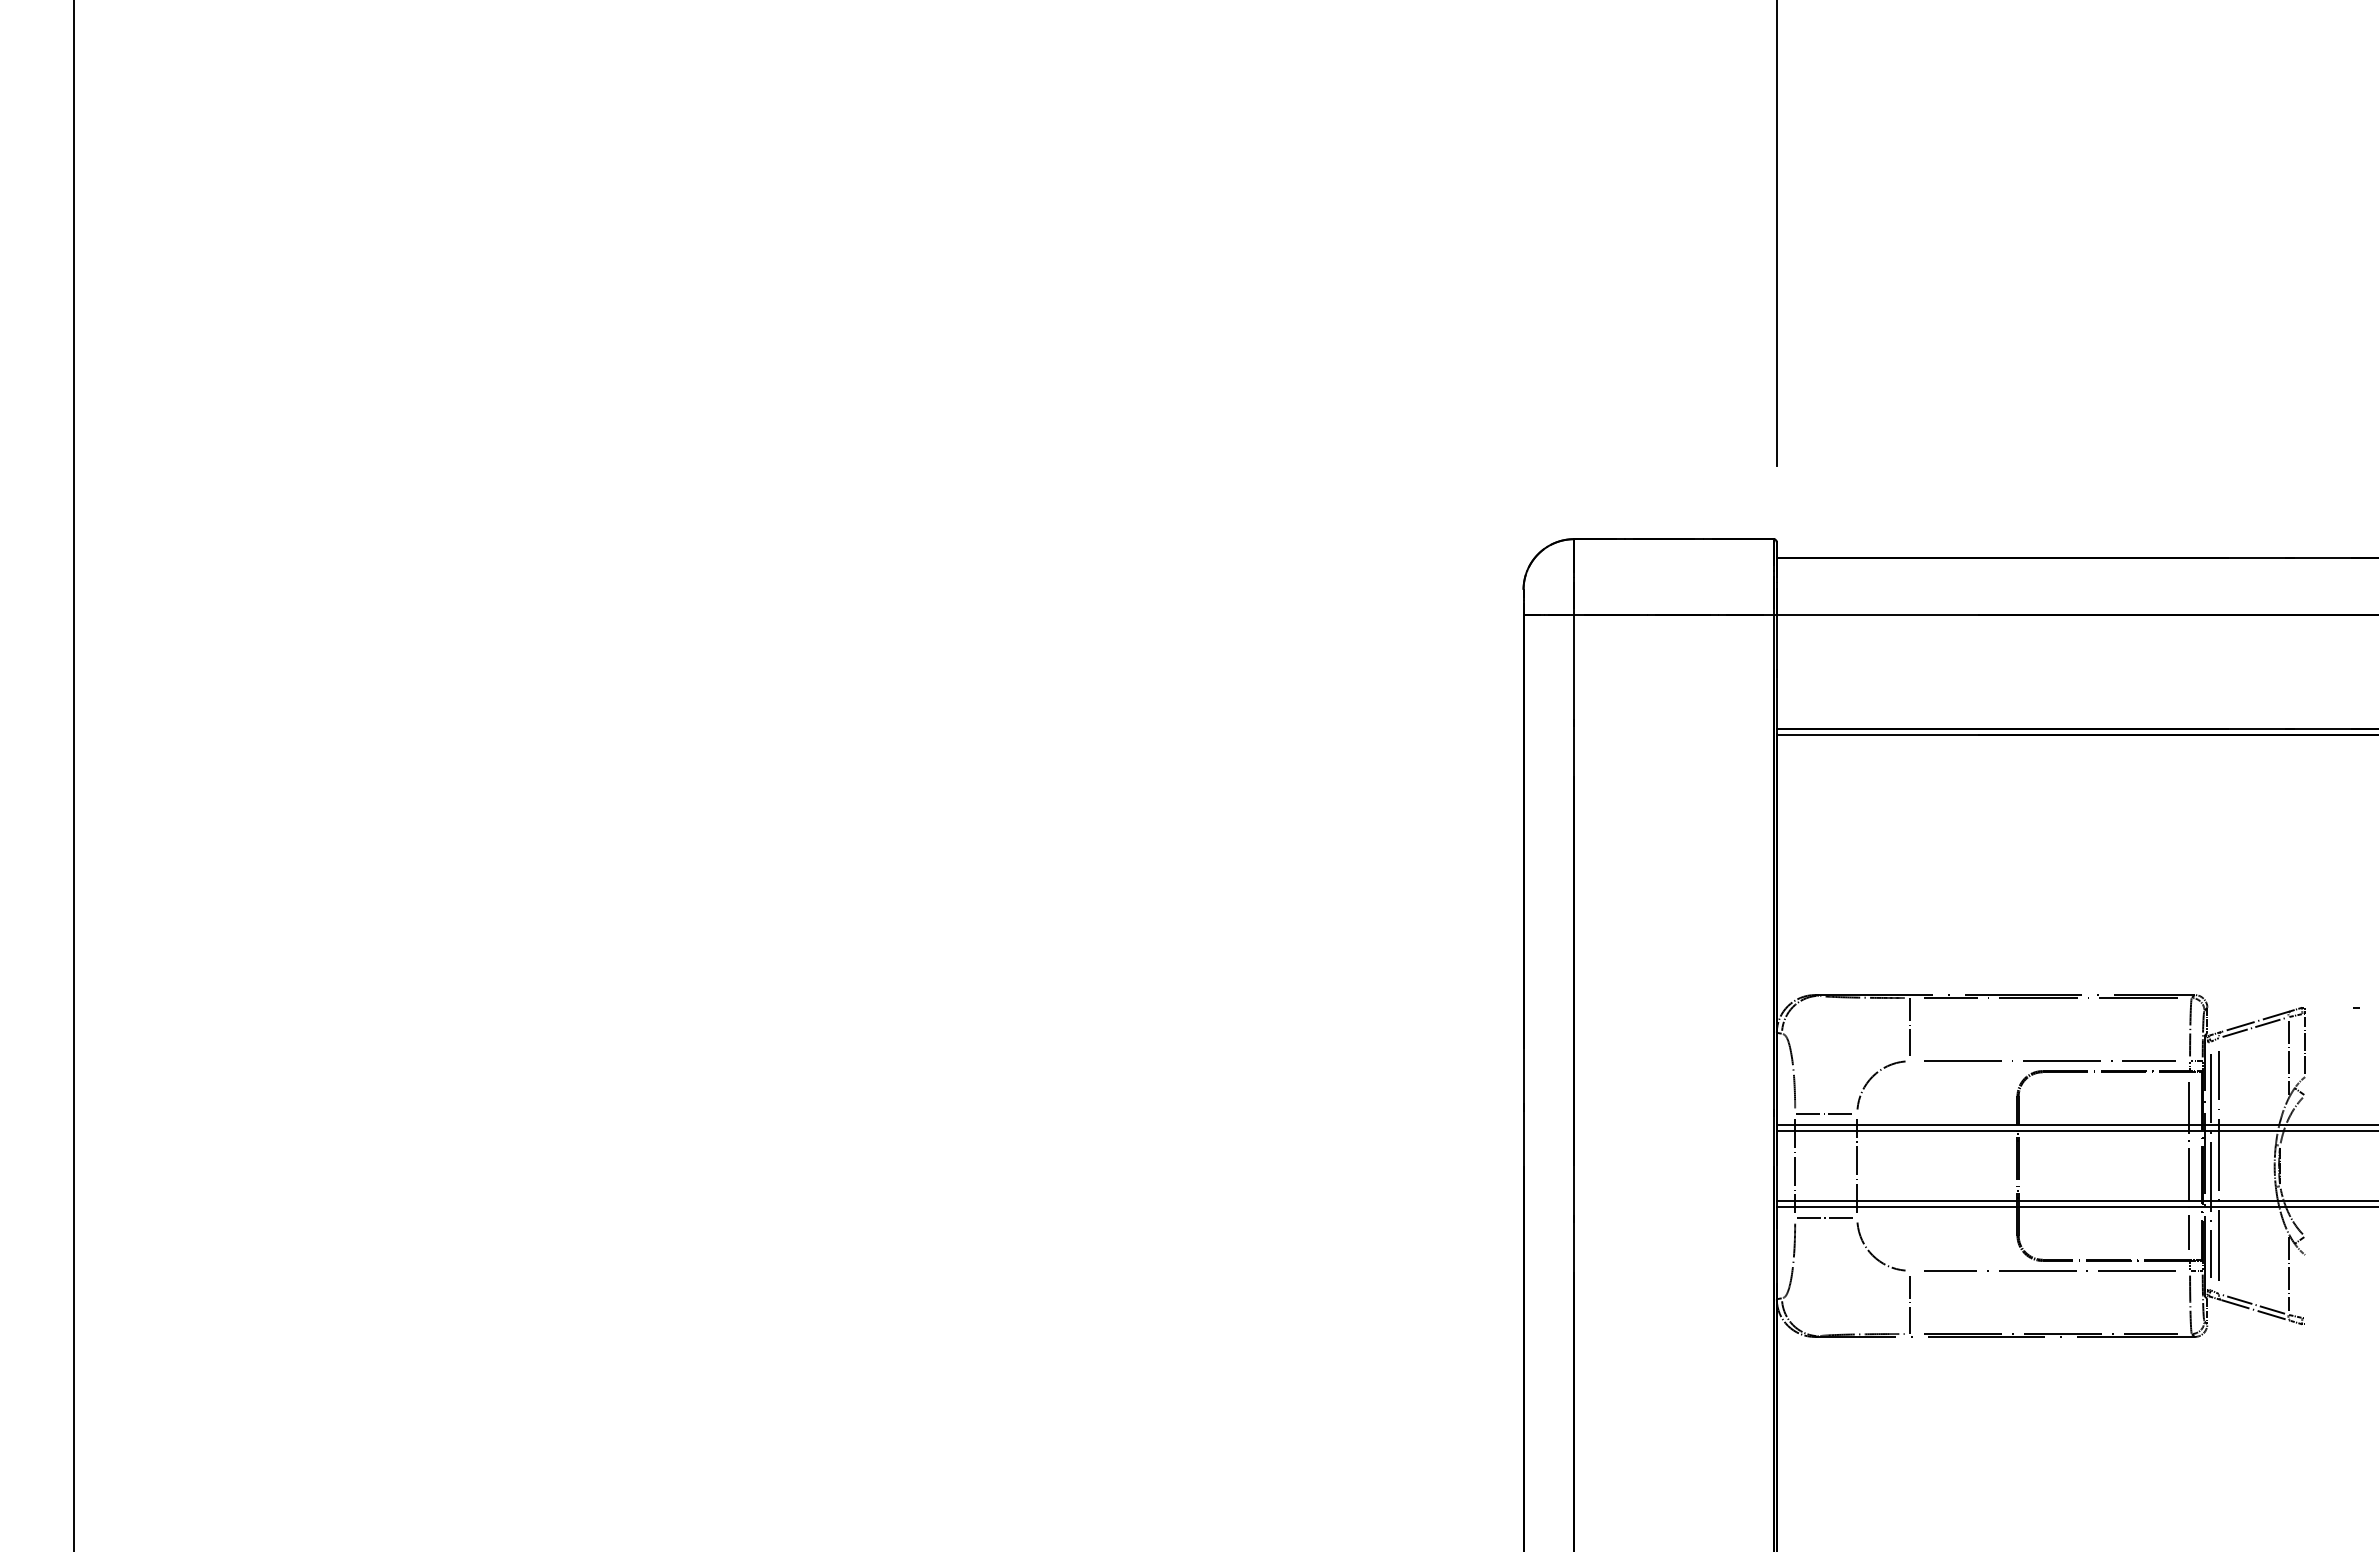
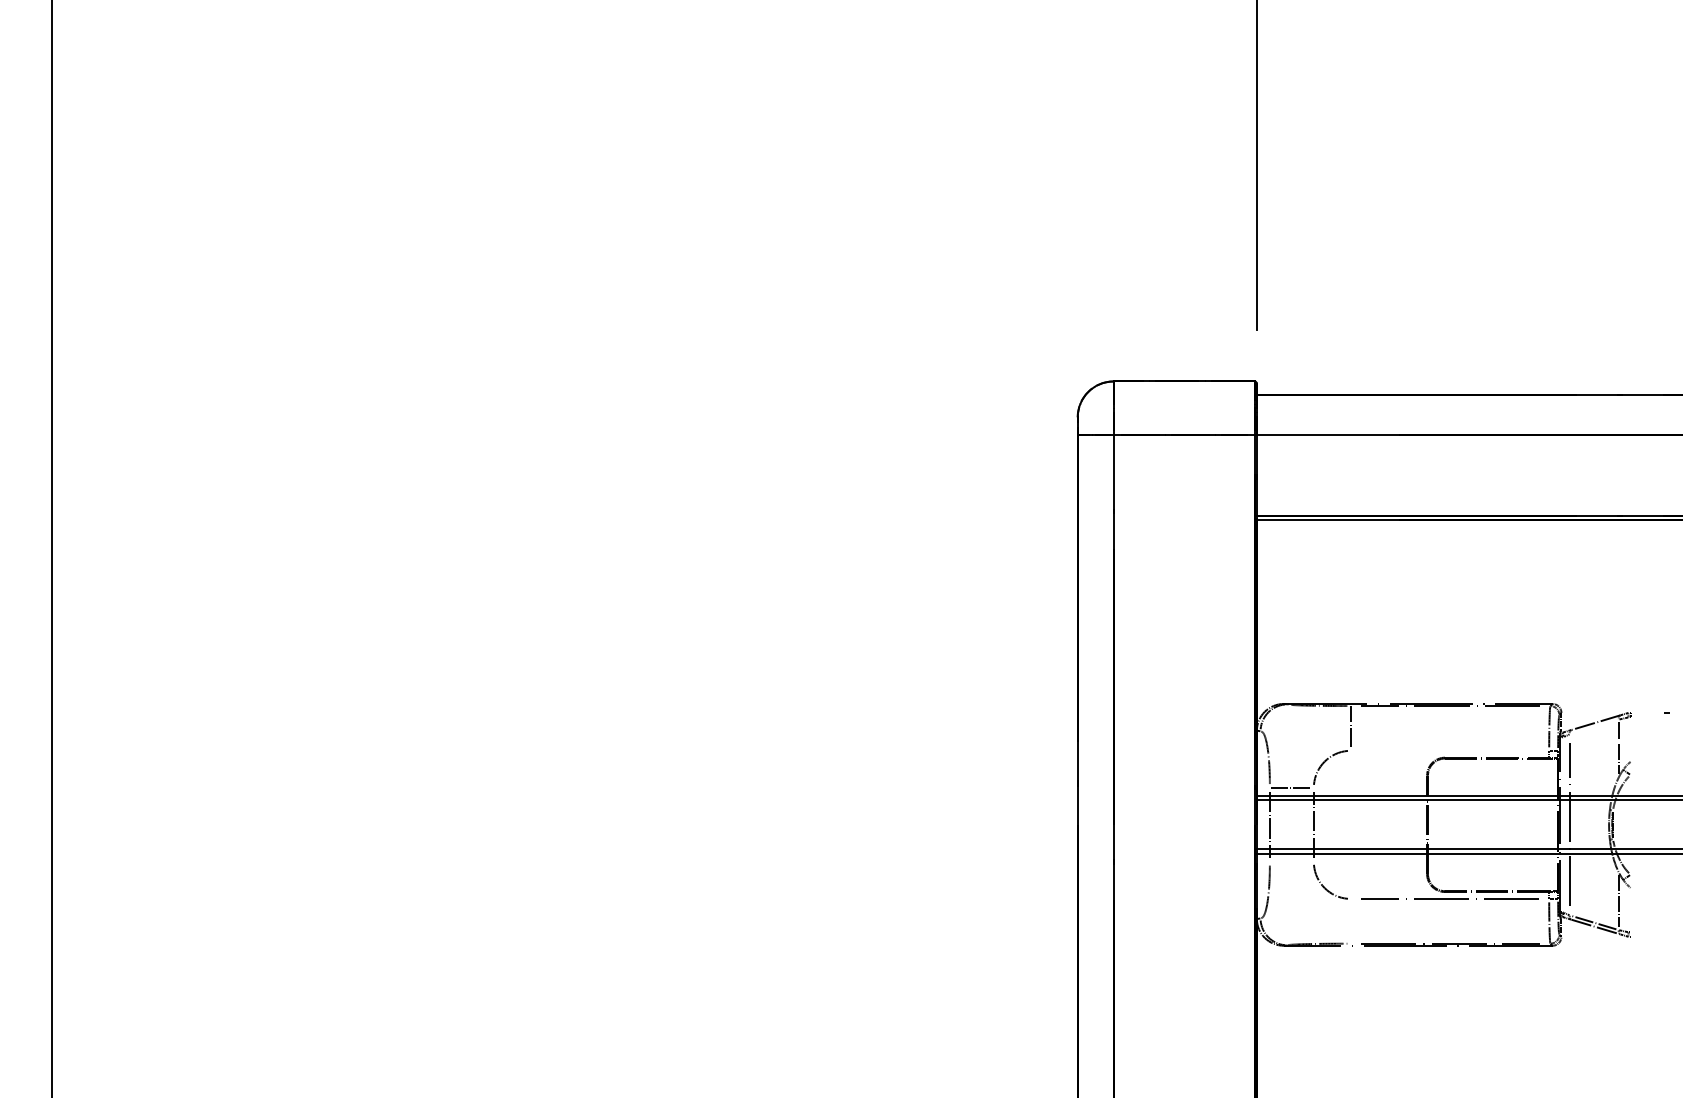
line: (2253, 1027) -> (1594, 726), removed
line: (2305, 1045) -> (1630, 739), removed
line: (2049, 1060) -> (1449, 750), removed
line: (2189, 1165) -> (1548, 824), removed
line: (2210, 1165) -> (1563, 824), removed
line: (1824, 1218) -> (1290, 861), removed
line: (1909, 1304) -> (1350, 922), removed

